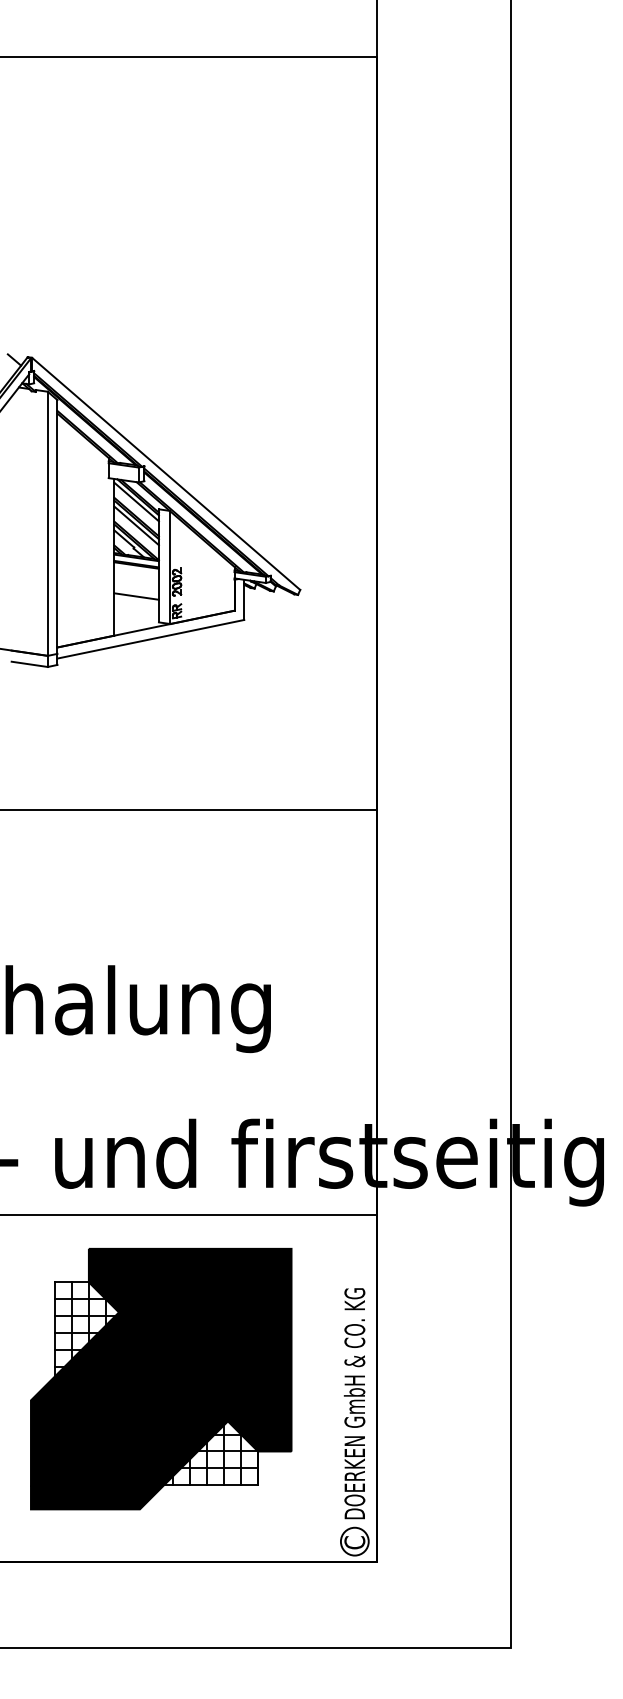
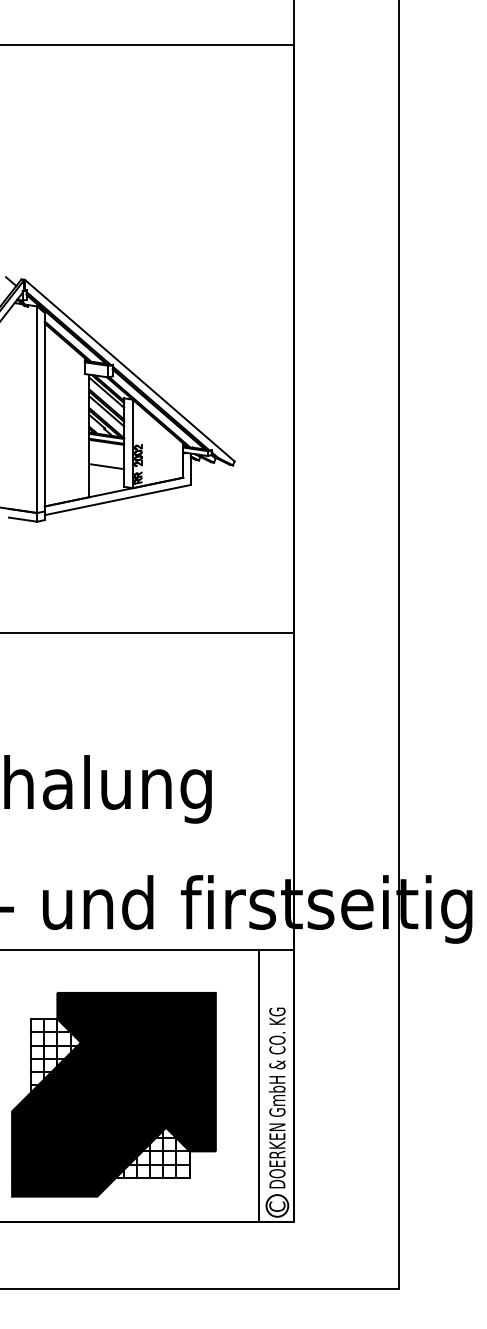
part: (160, 1378) -> (113, 1094), moved
line: (330, 1387) -> (258, 1085), added

